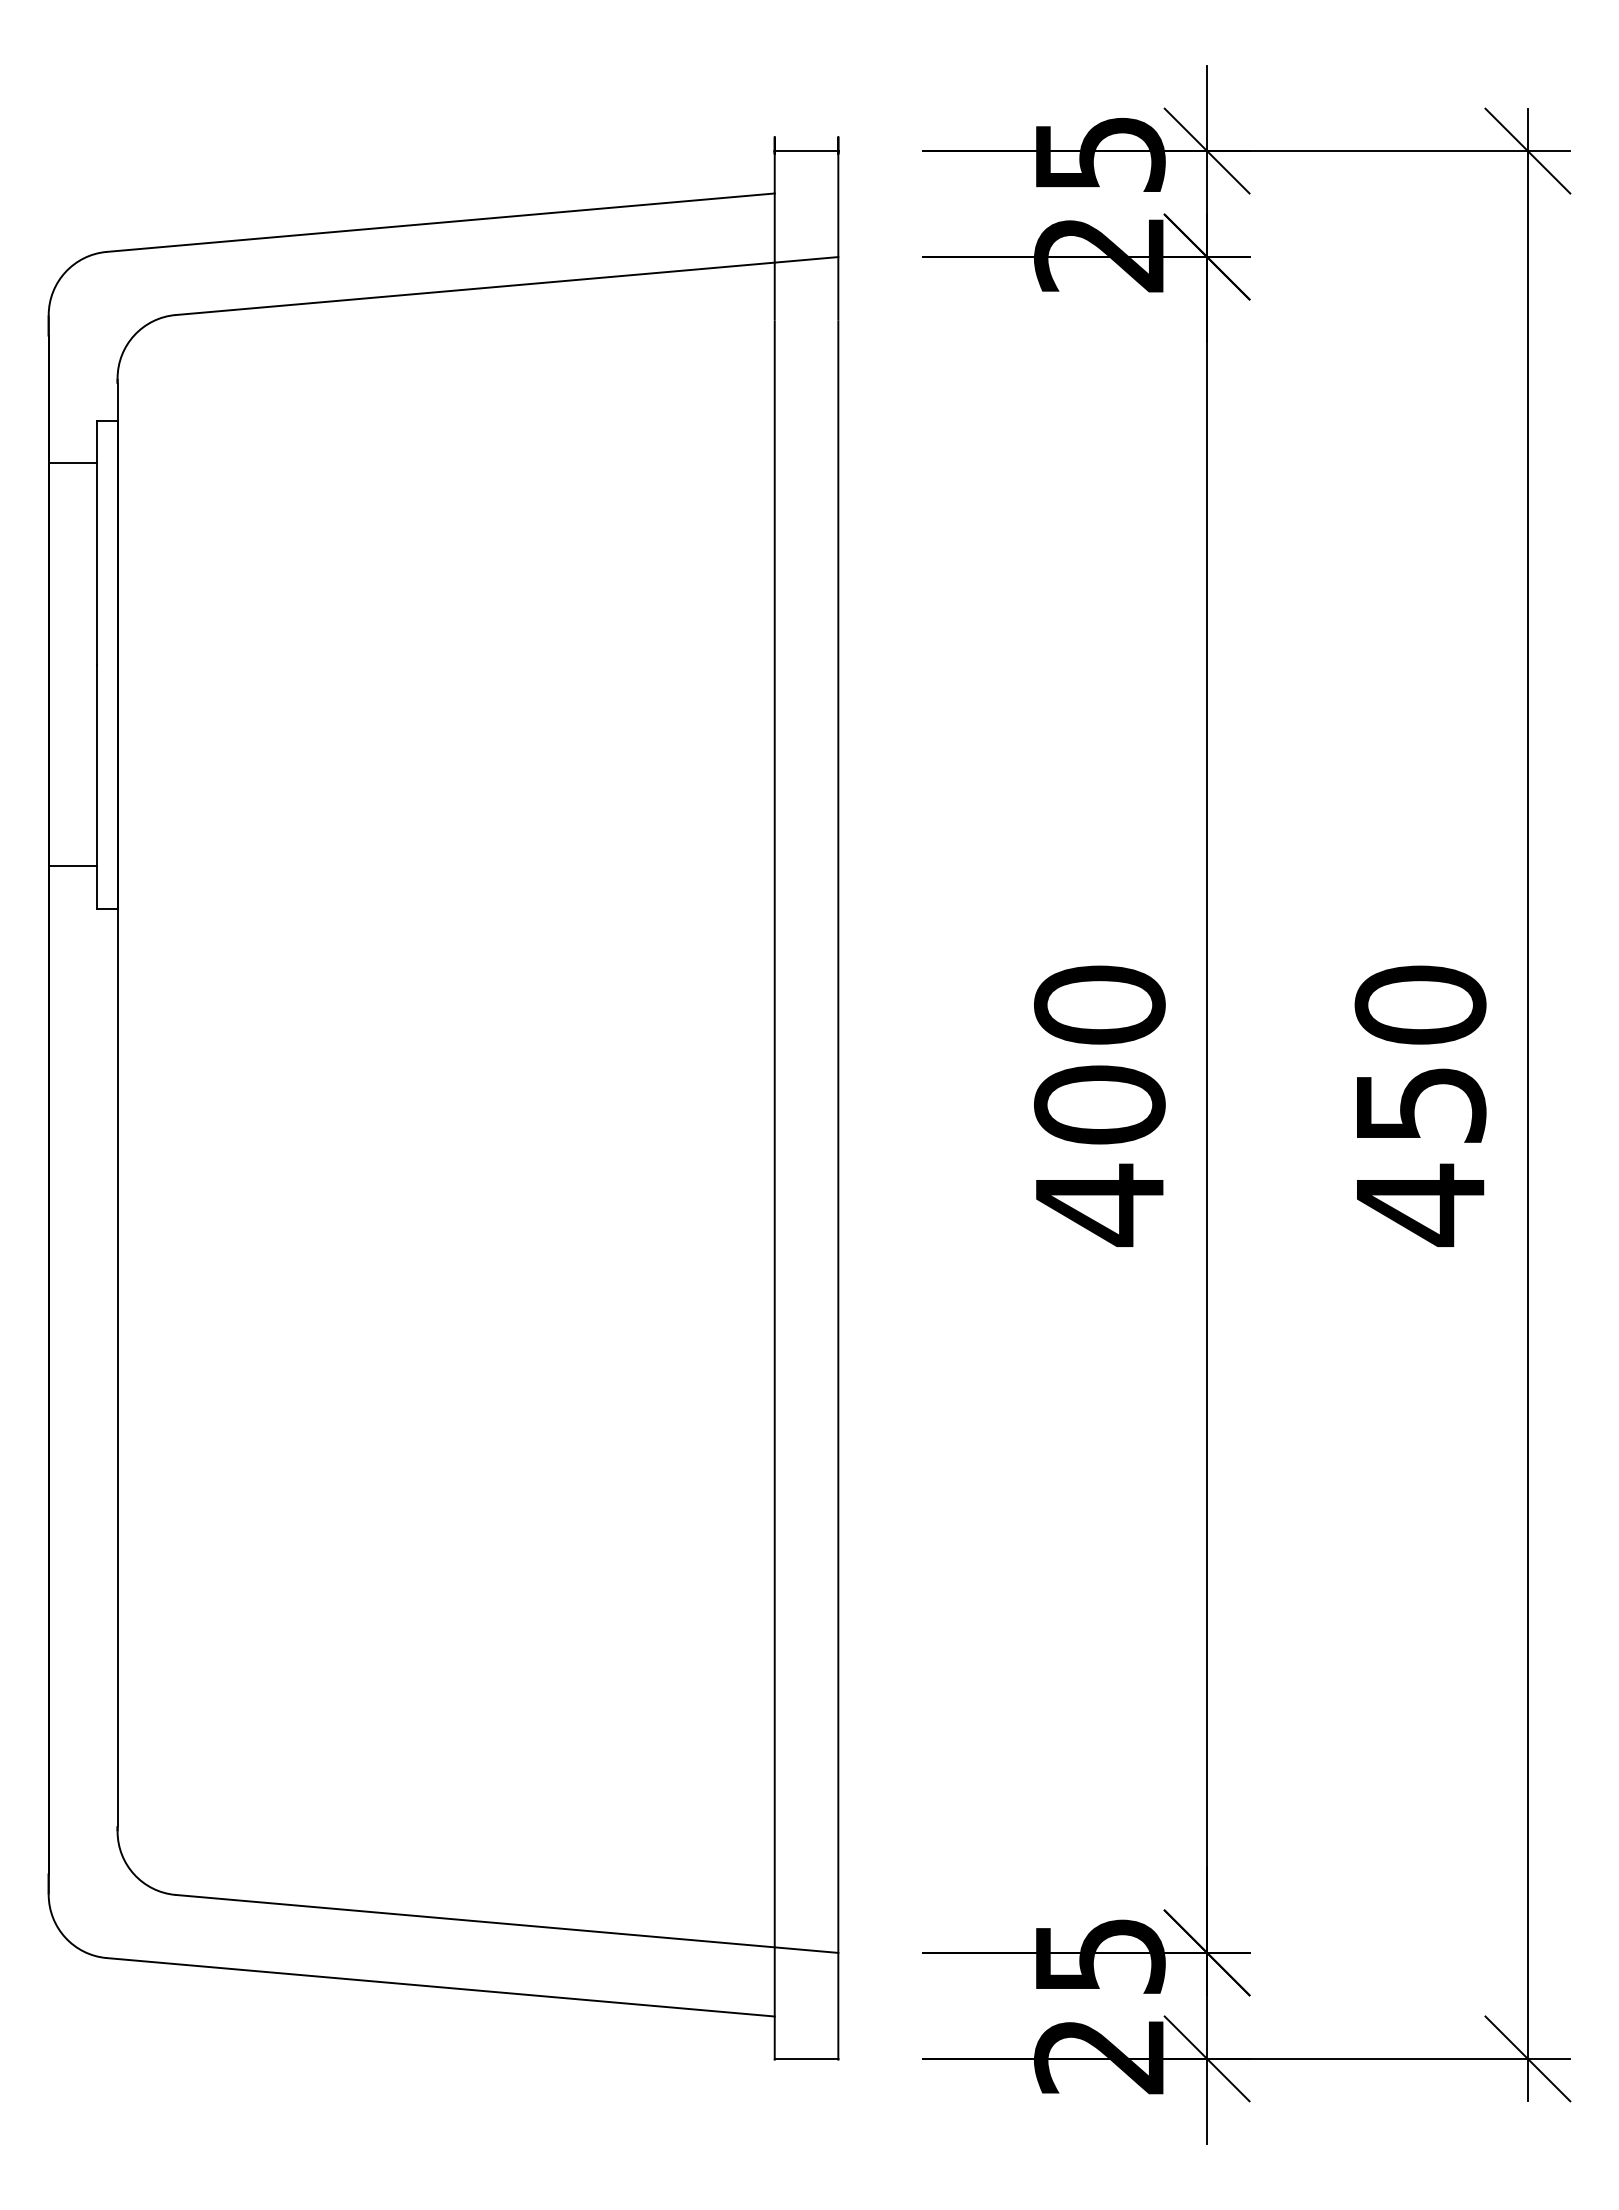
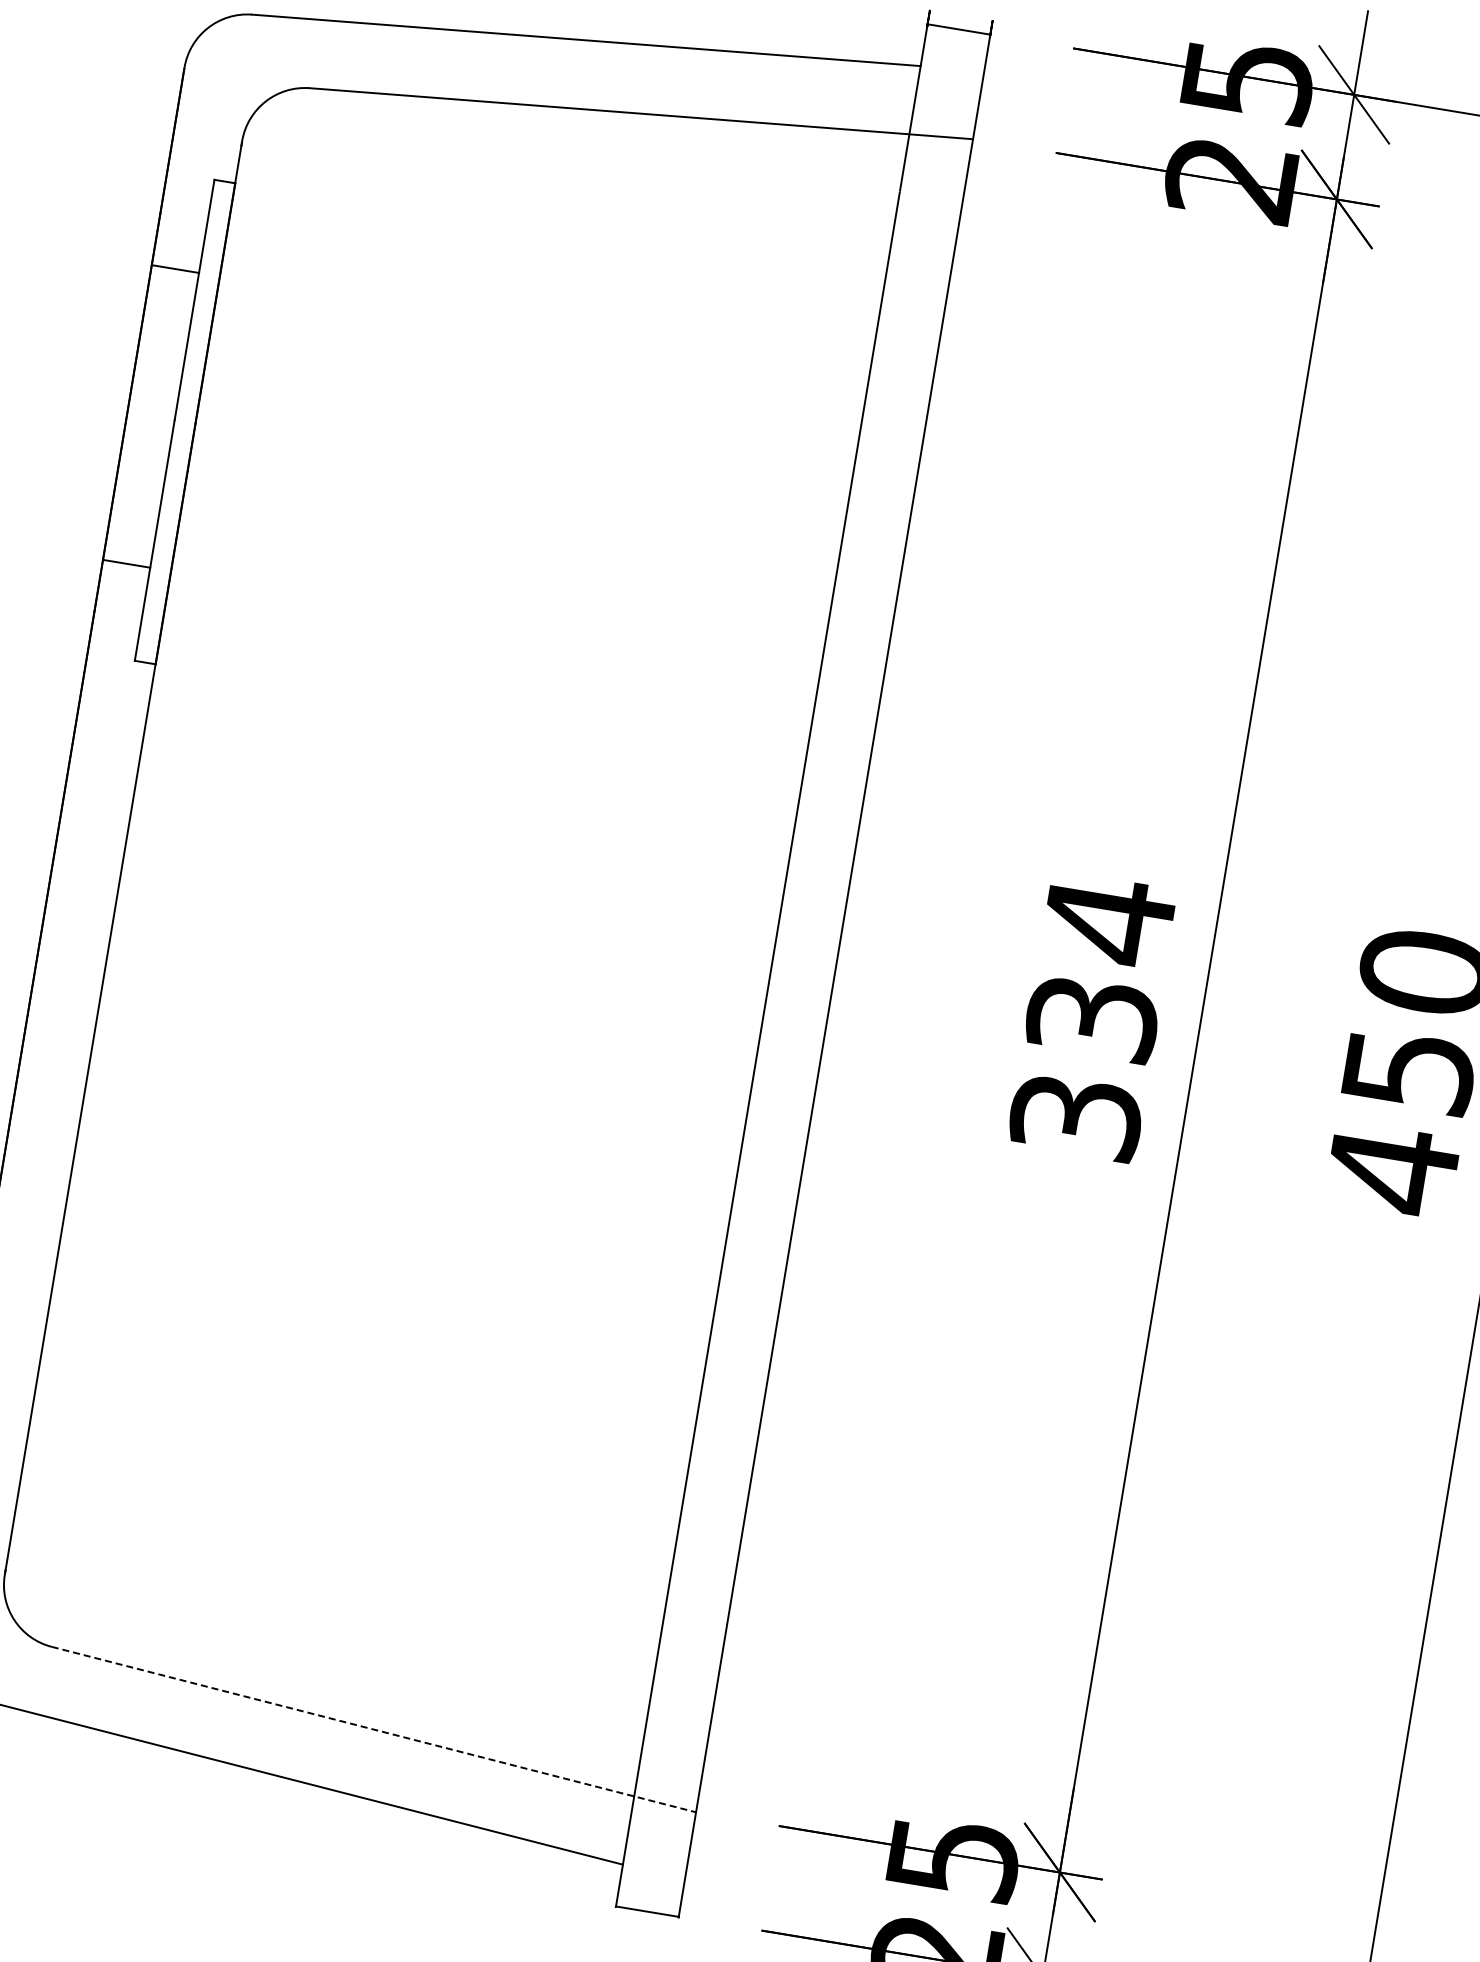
line: (72, 463) -> (175, 269), moved
line: (72, 866) -> (126, 564), moved
text: (1099, 1105) -> (1092, 1018), 400 -> 334
line: (506, 1923) -> (373, 1729), solid -> dashed

